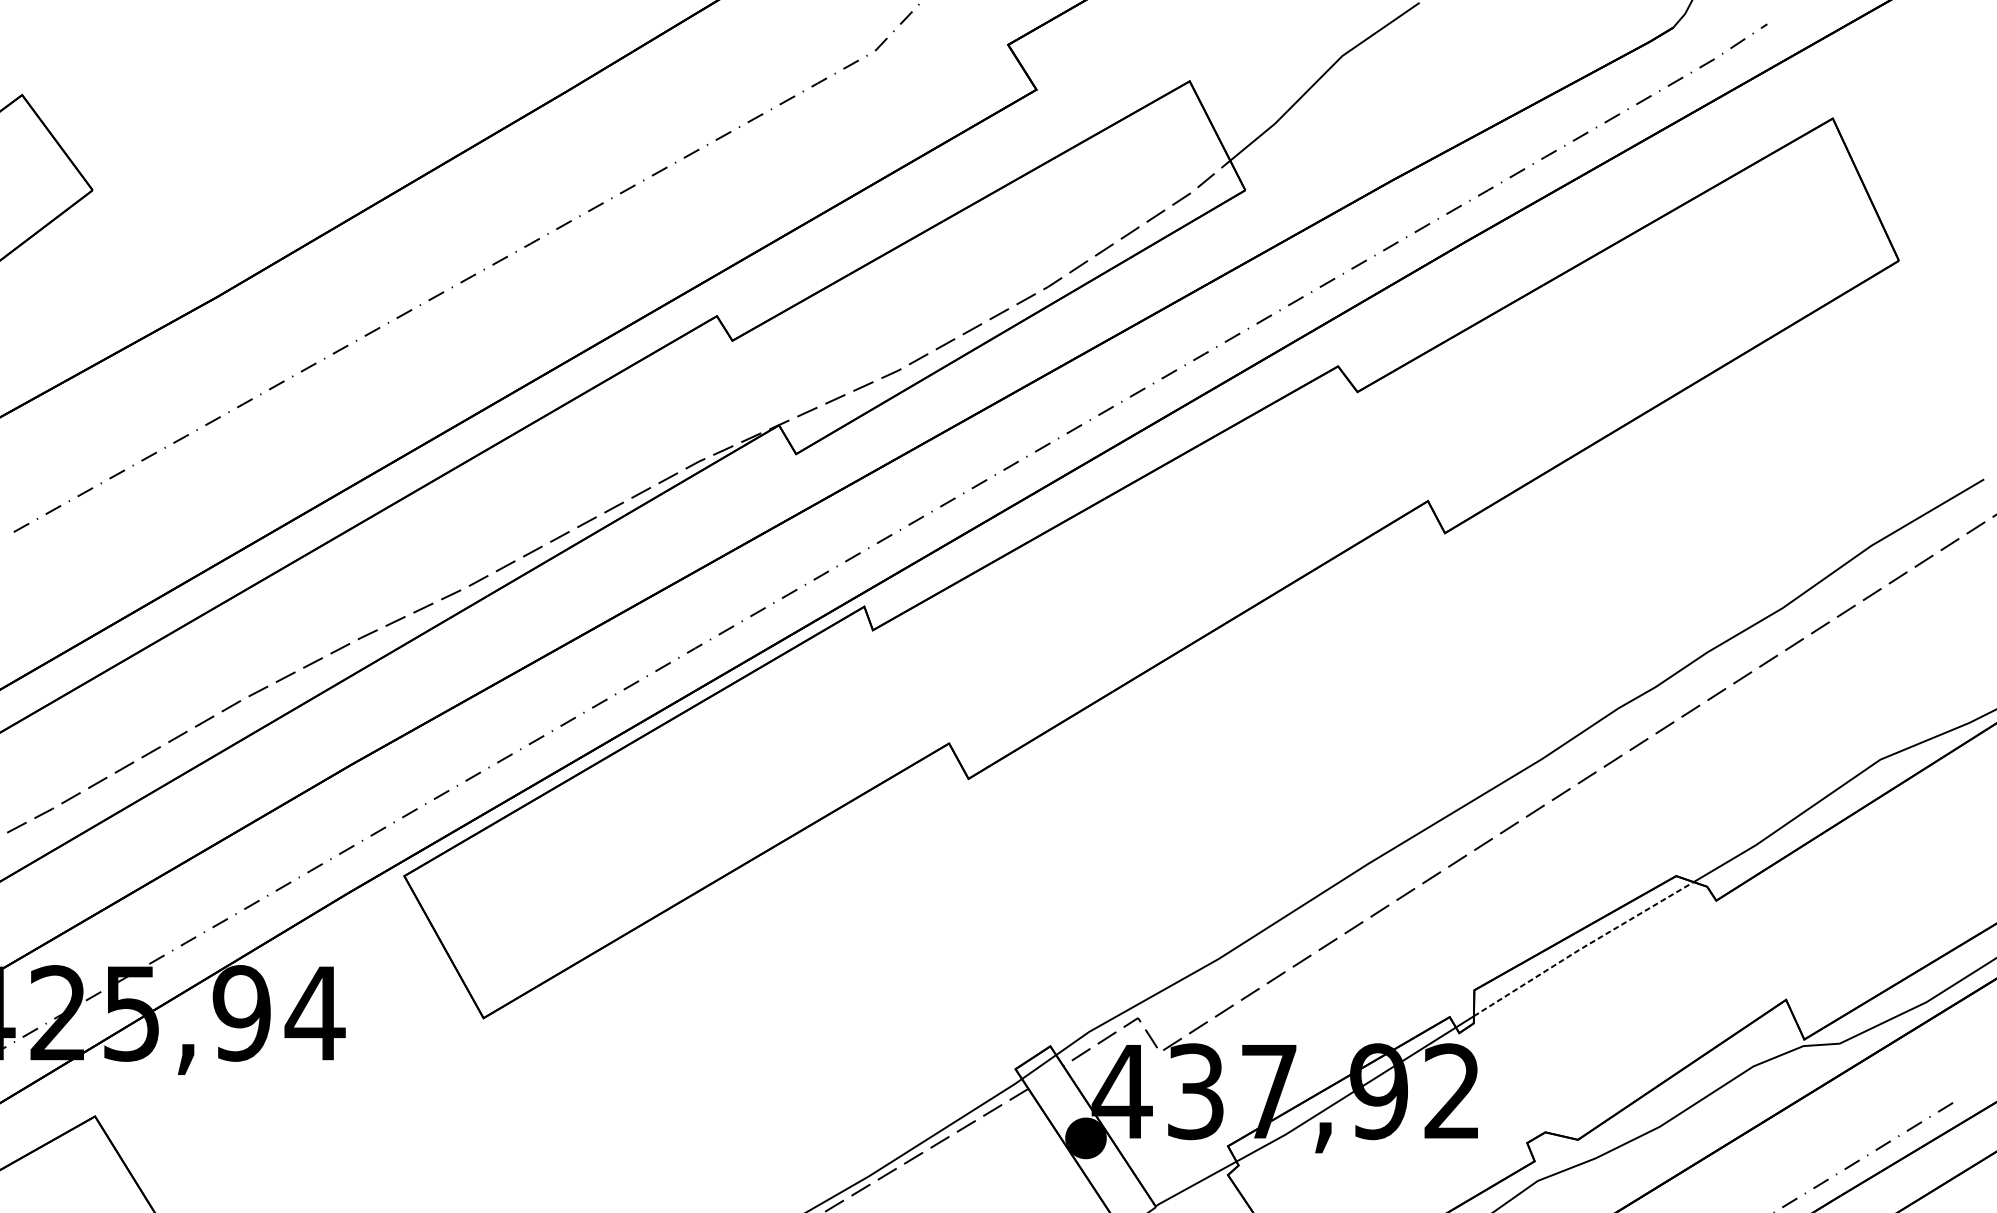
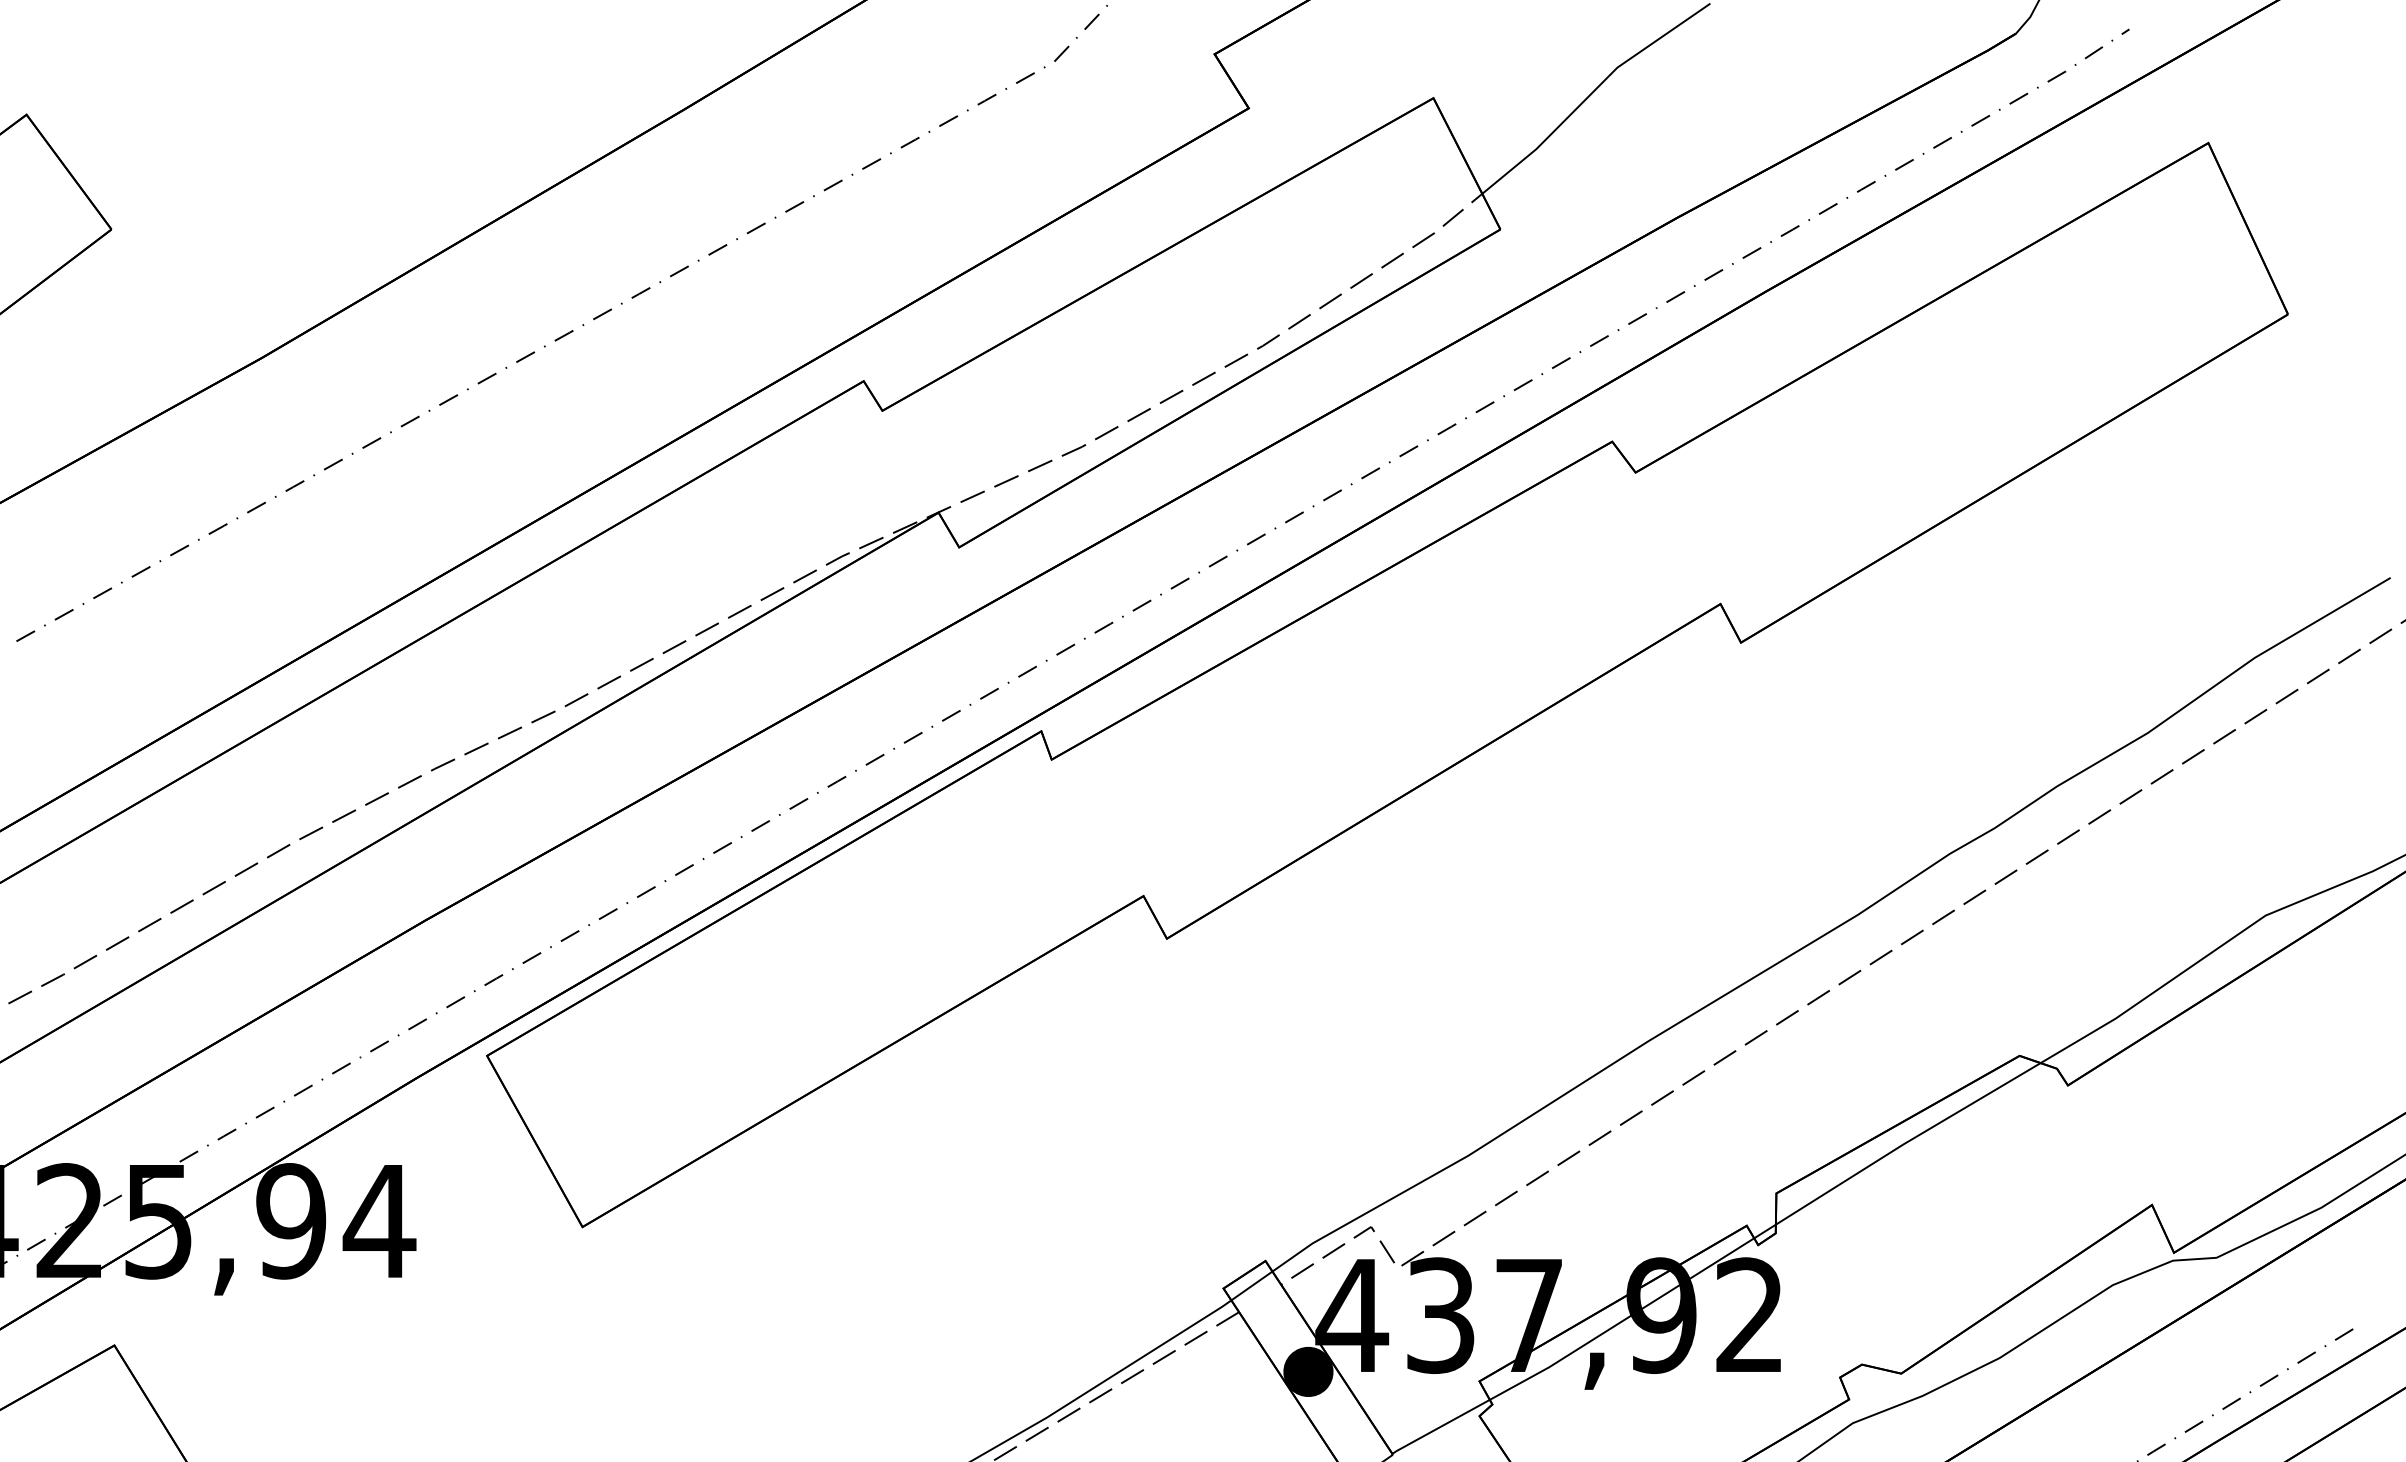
line: (1582, 948) -> (1906, 1142), dashed -> solid

